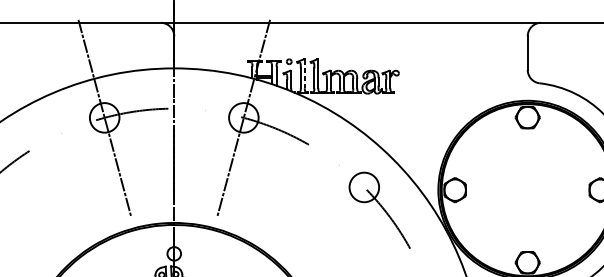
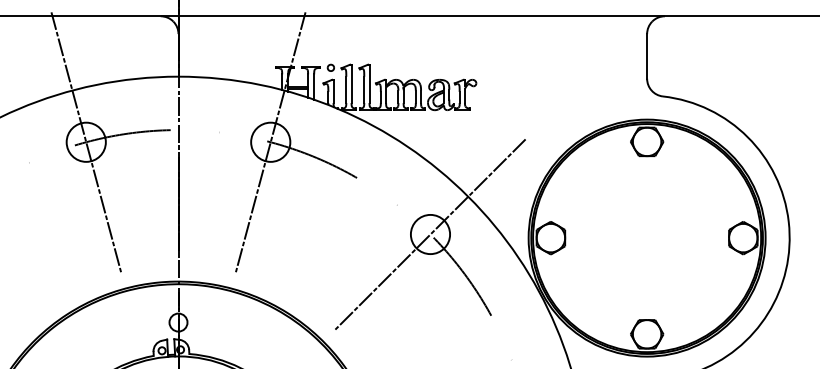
line: (304, 74) -> (351, 84), dashed -> solid
line: (364, 187) -> (430, 234), added

